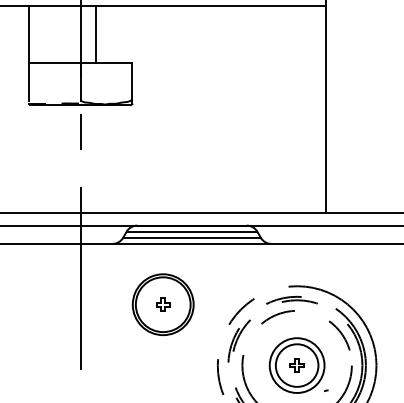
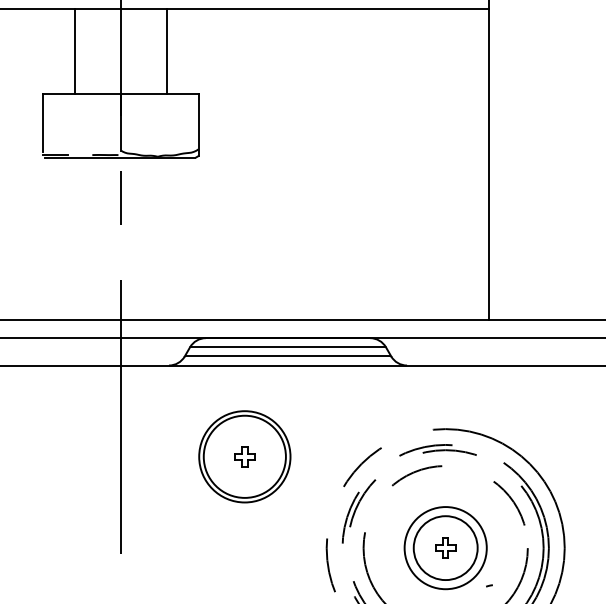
line: (29, 34) -> (75, 51), moved
line: (96, 34) -> (167, 51), moved

